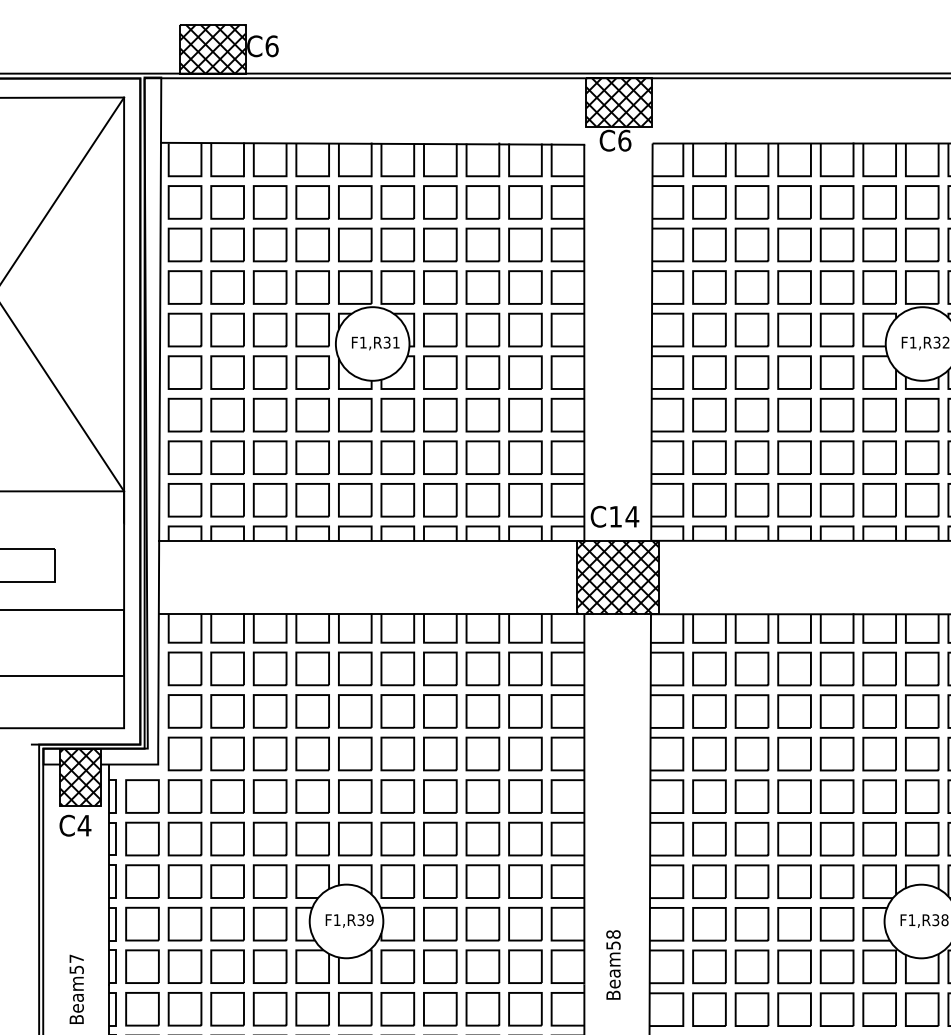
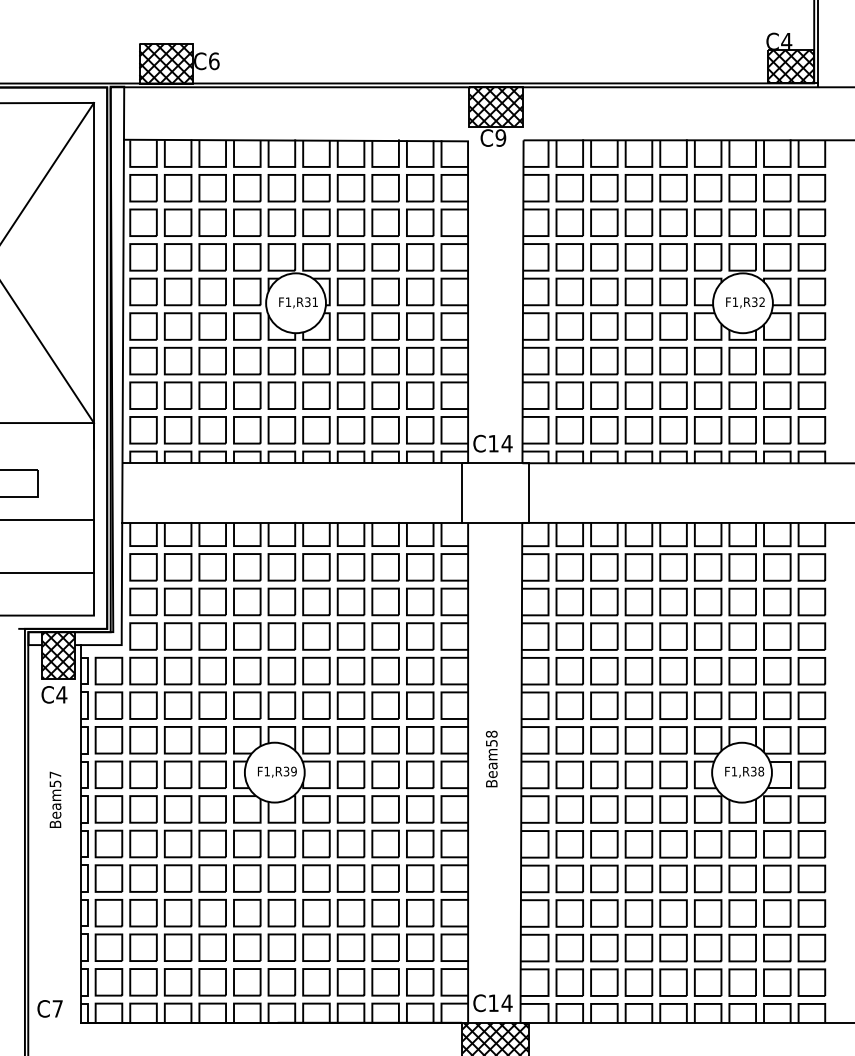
text: (624, 140) -> (500, 137), C6 -> C9
hatch: (618, 578) -> (495, 493), removed
text: (613, 964) -> (491, 758), moved
text: (76, 988) -> (55, 799), moved

